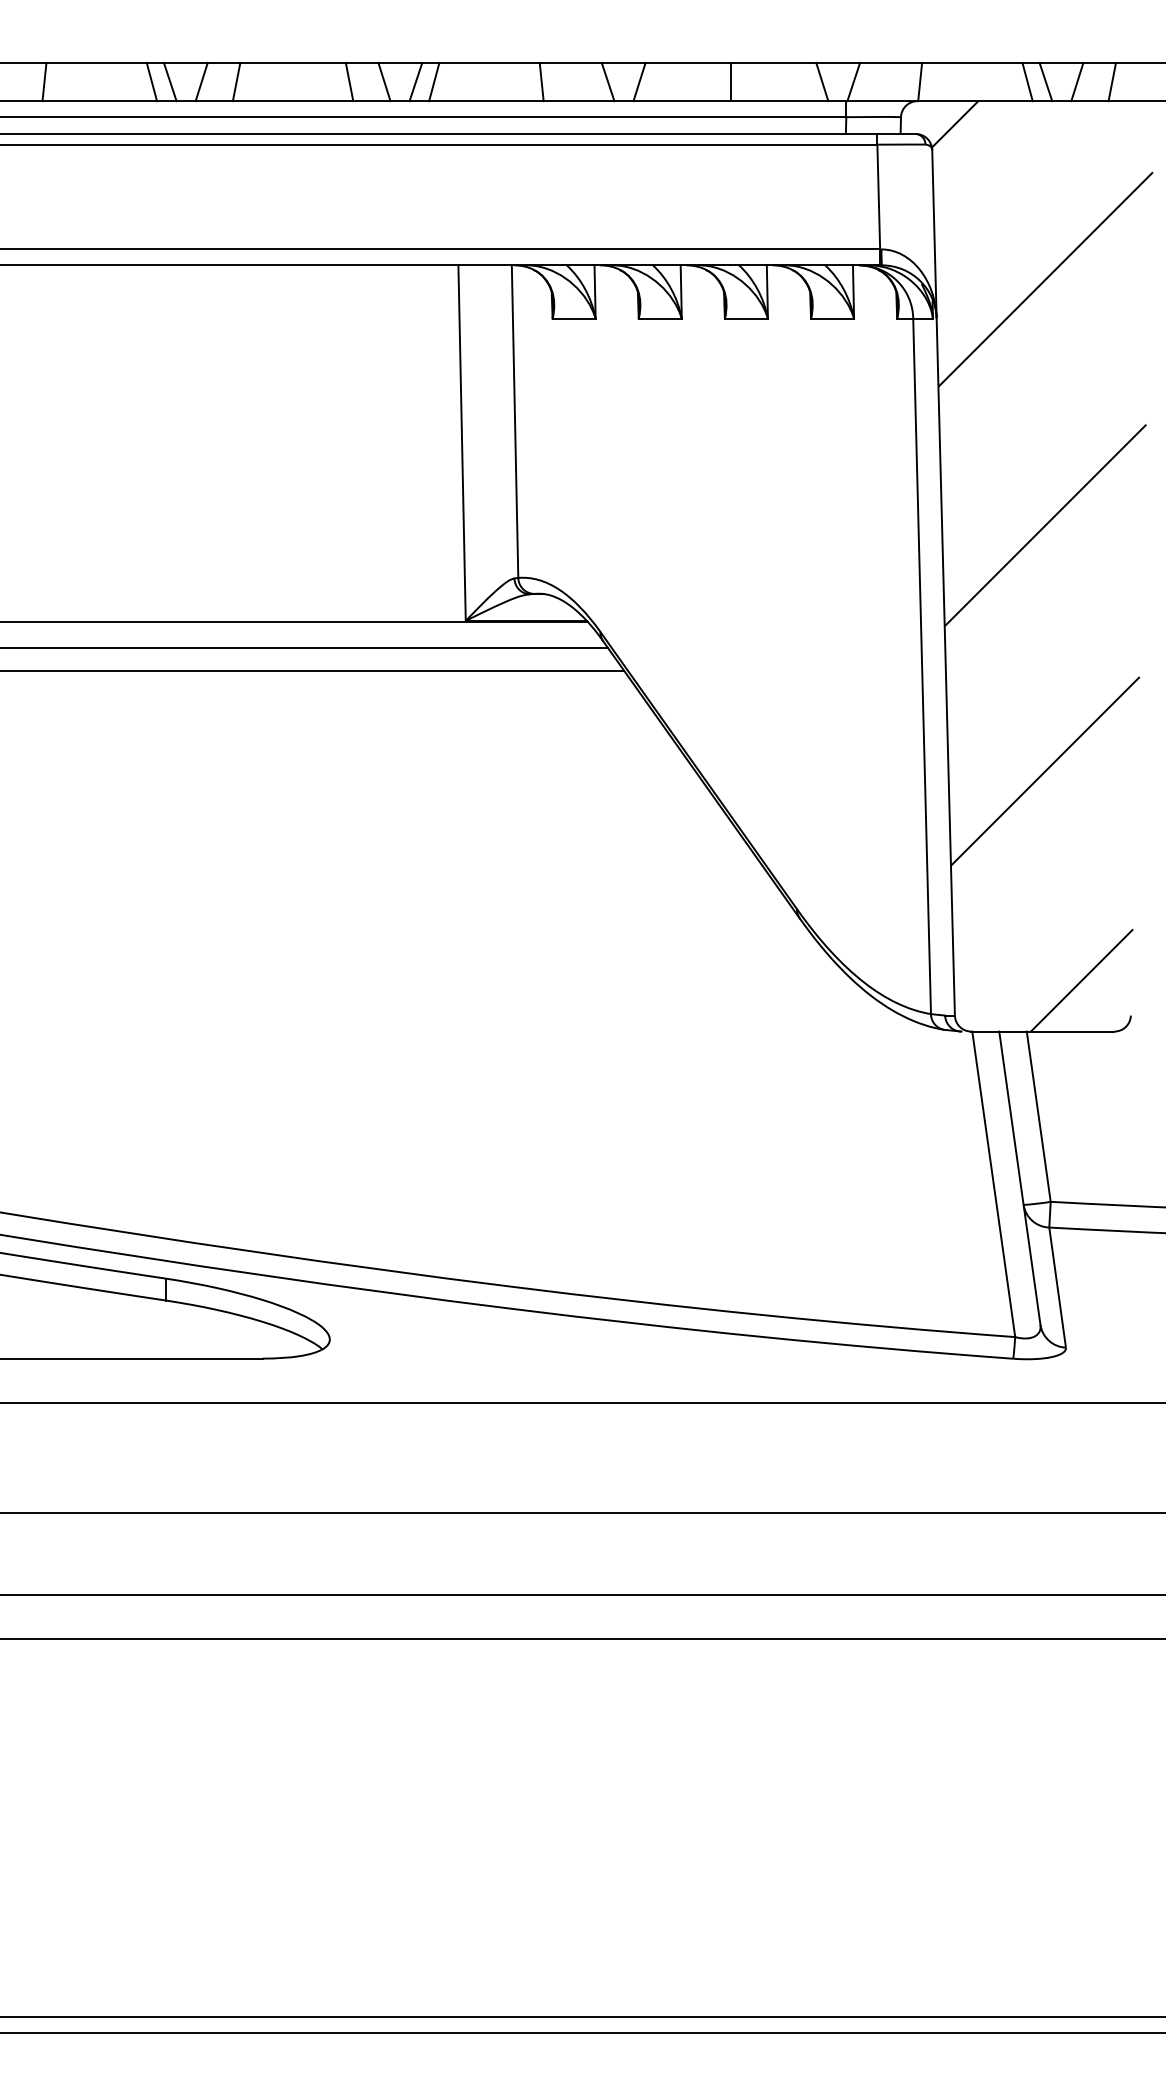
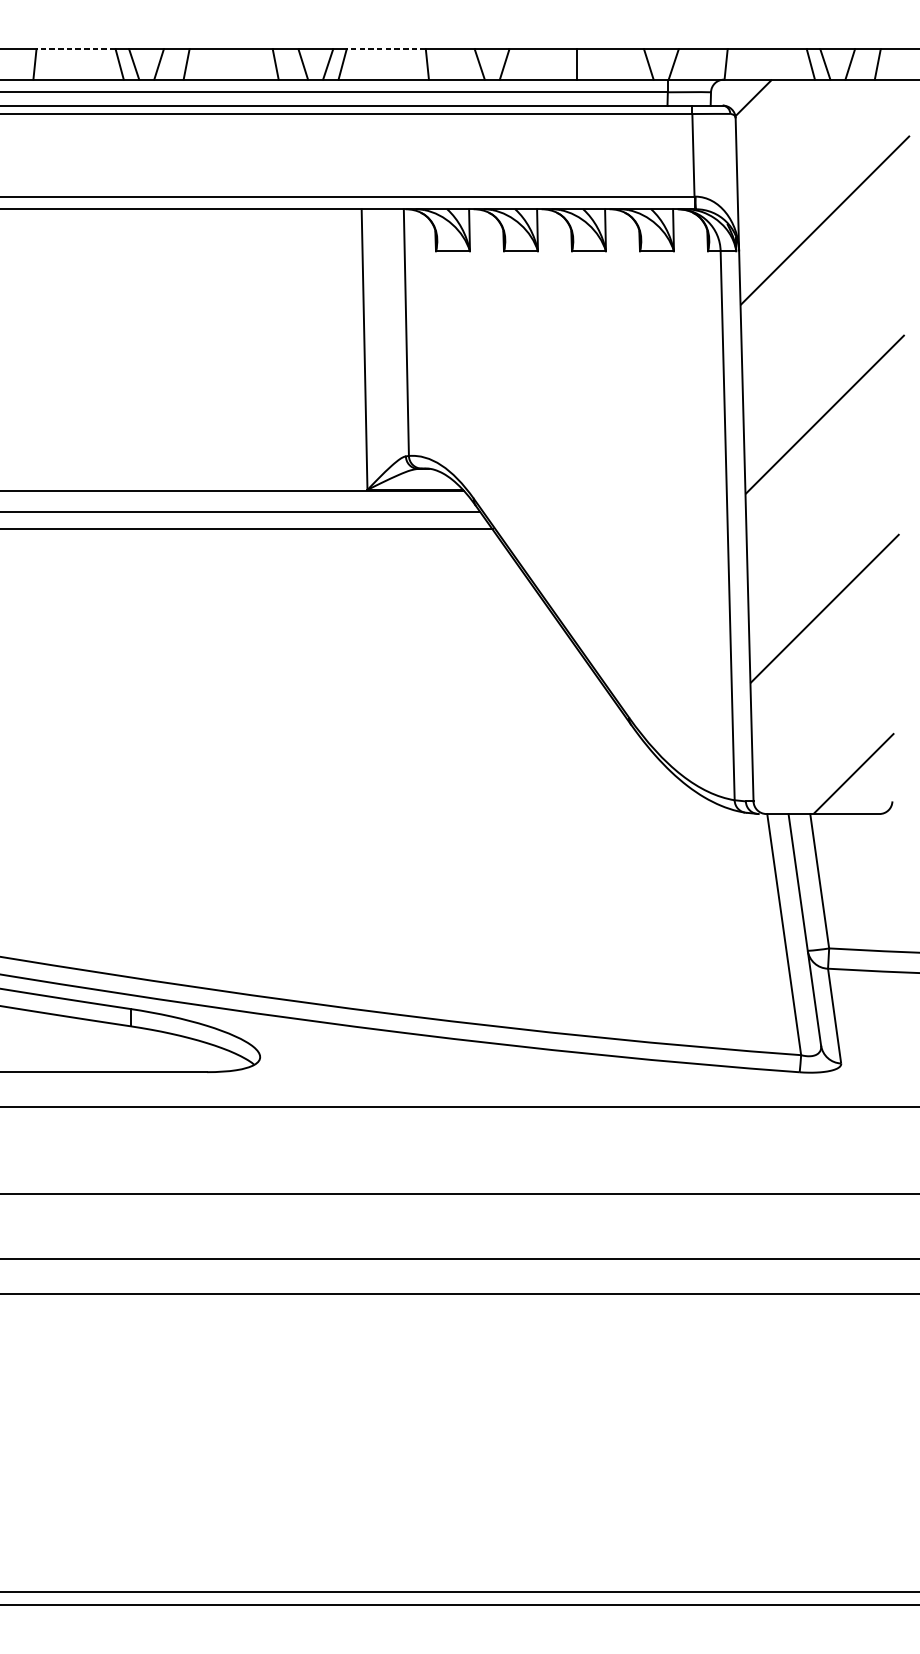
line: (96, 62) -> (76, 49), solid -> dashed
line: (489, 62) -> (386, 49), solid -> dashed

